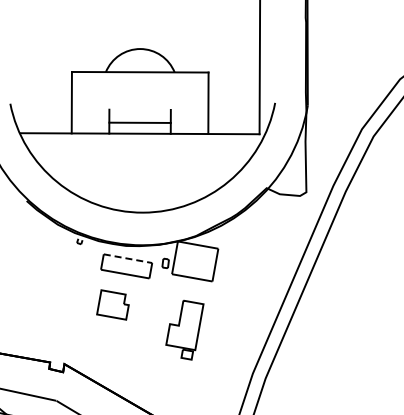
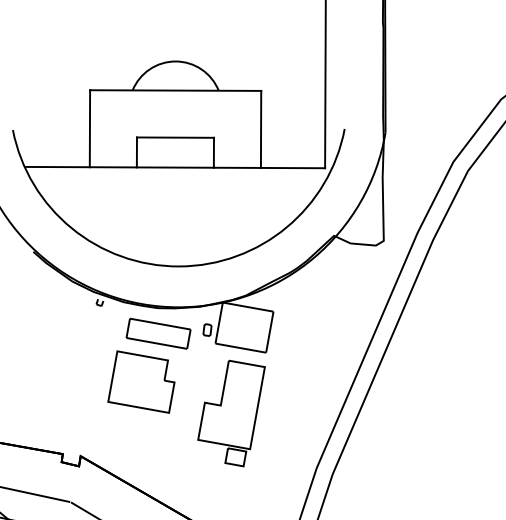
line: (139, 122) -> (174, 137), moved
line: (128, 258) -> (160, 323), dashed -> solid
part: (112, 304) -> (140, 381), size x1.67
part: (184, 330) -> (231, 414), size x1.43

